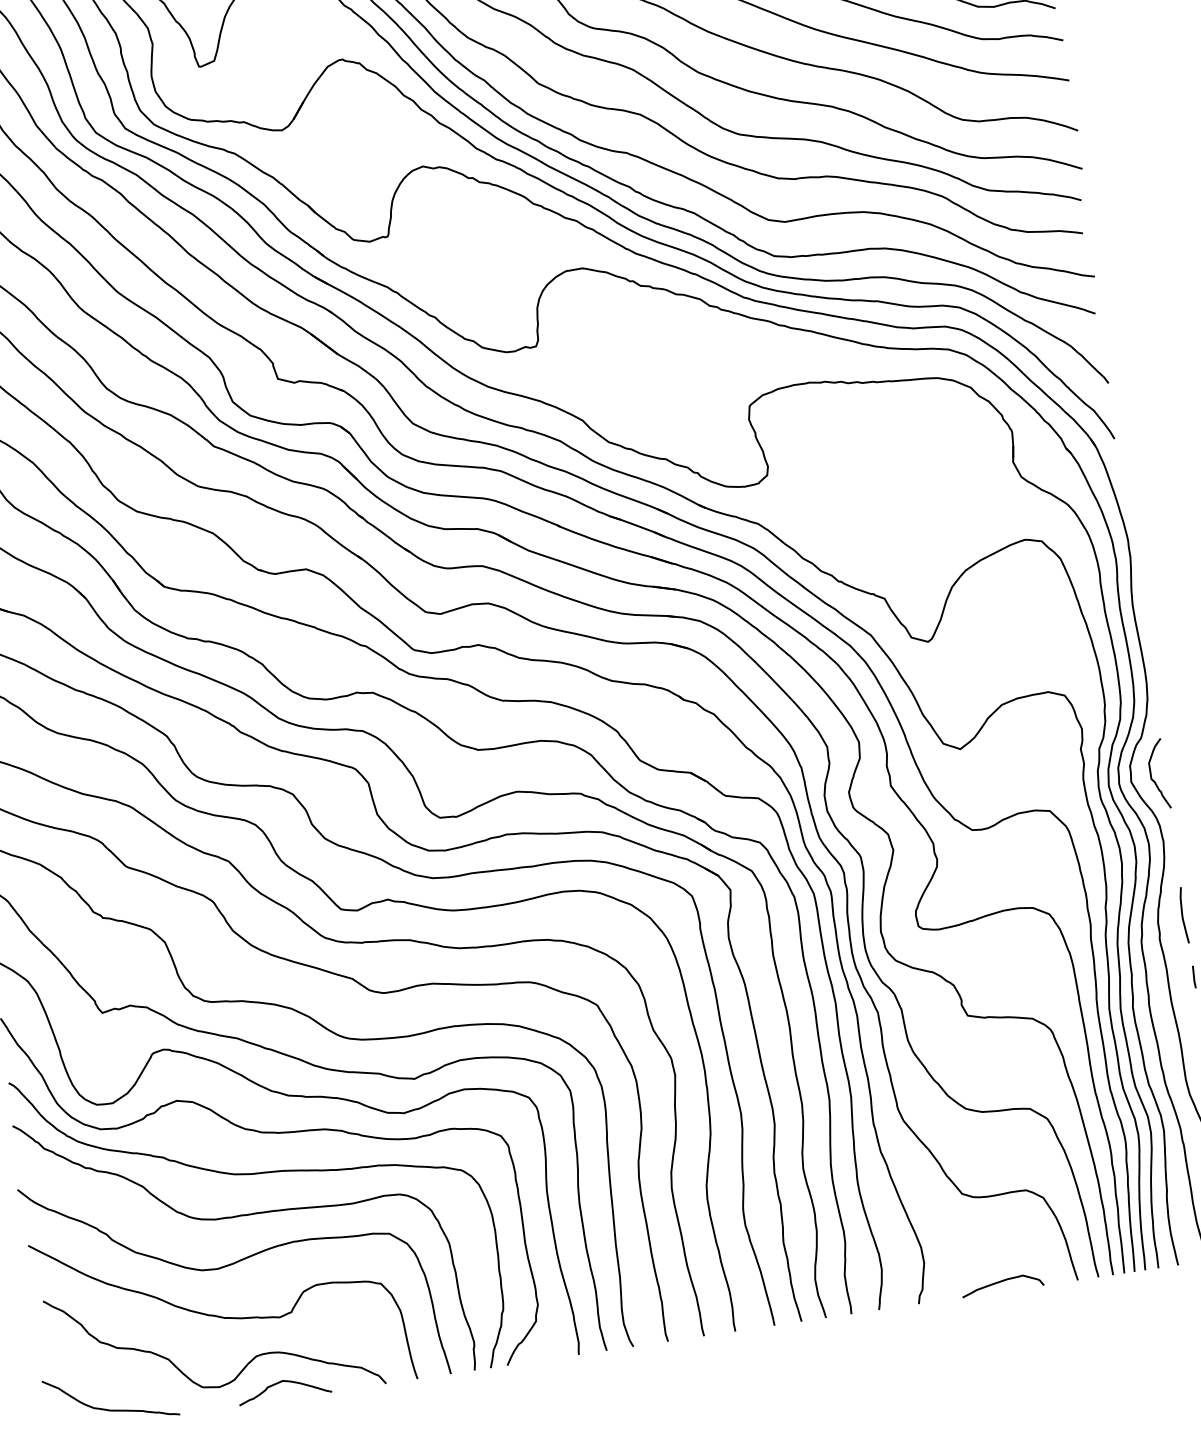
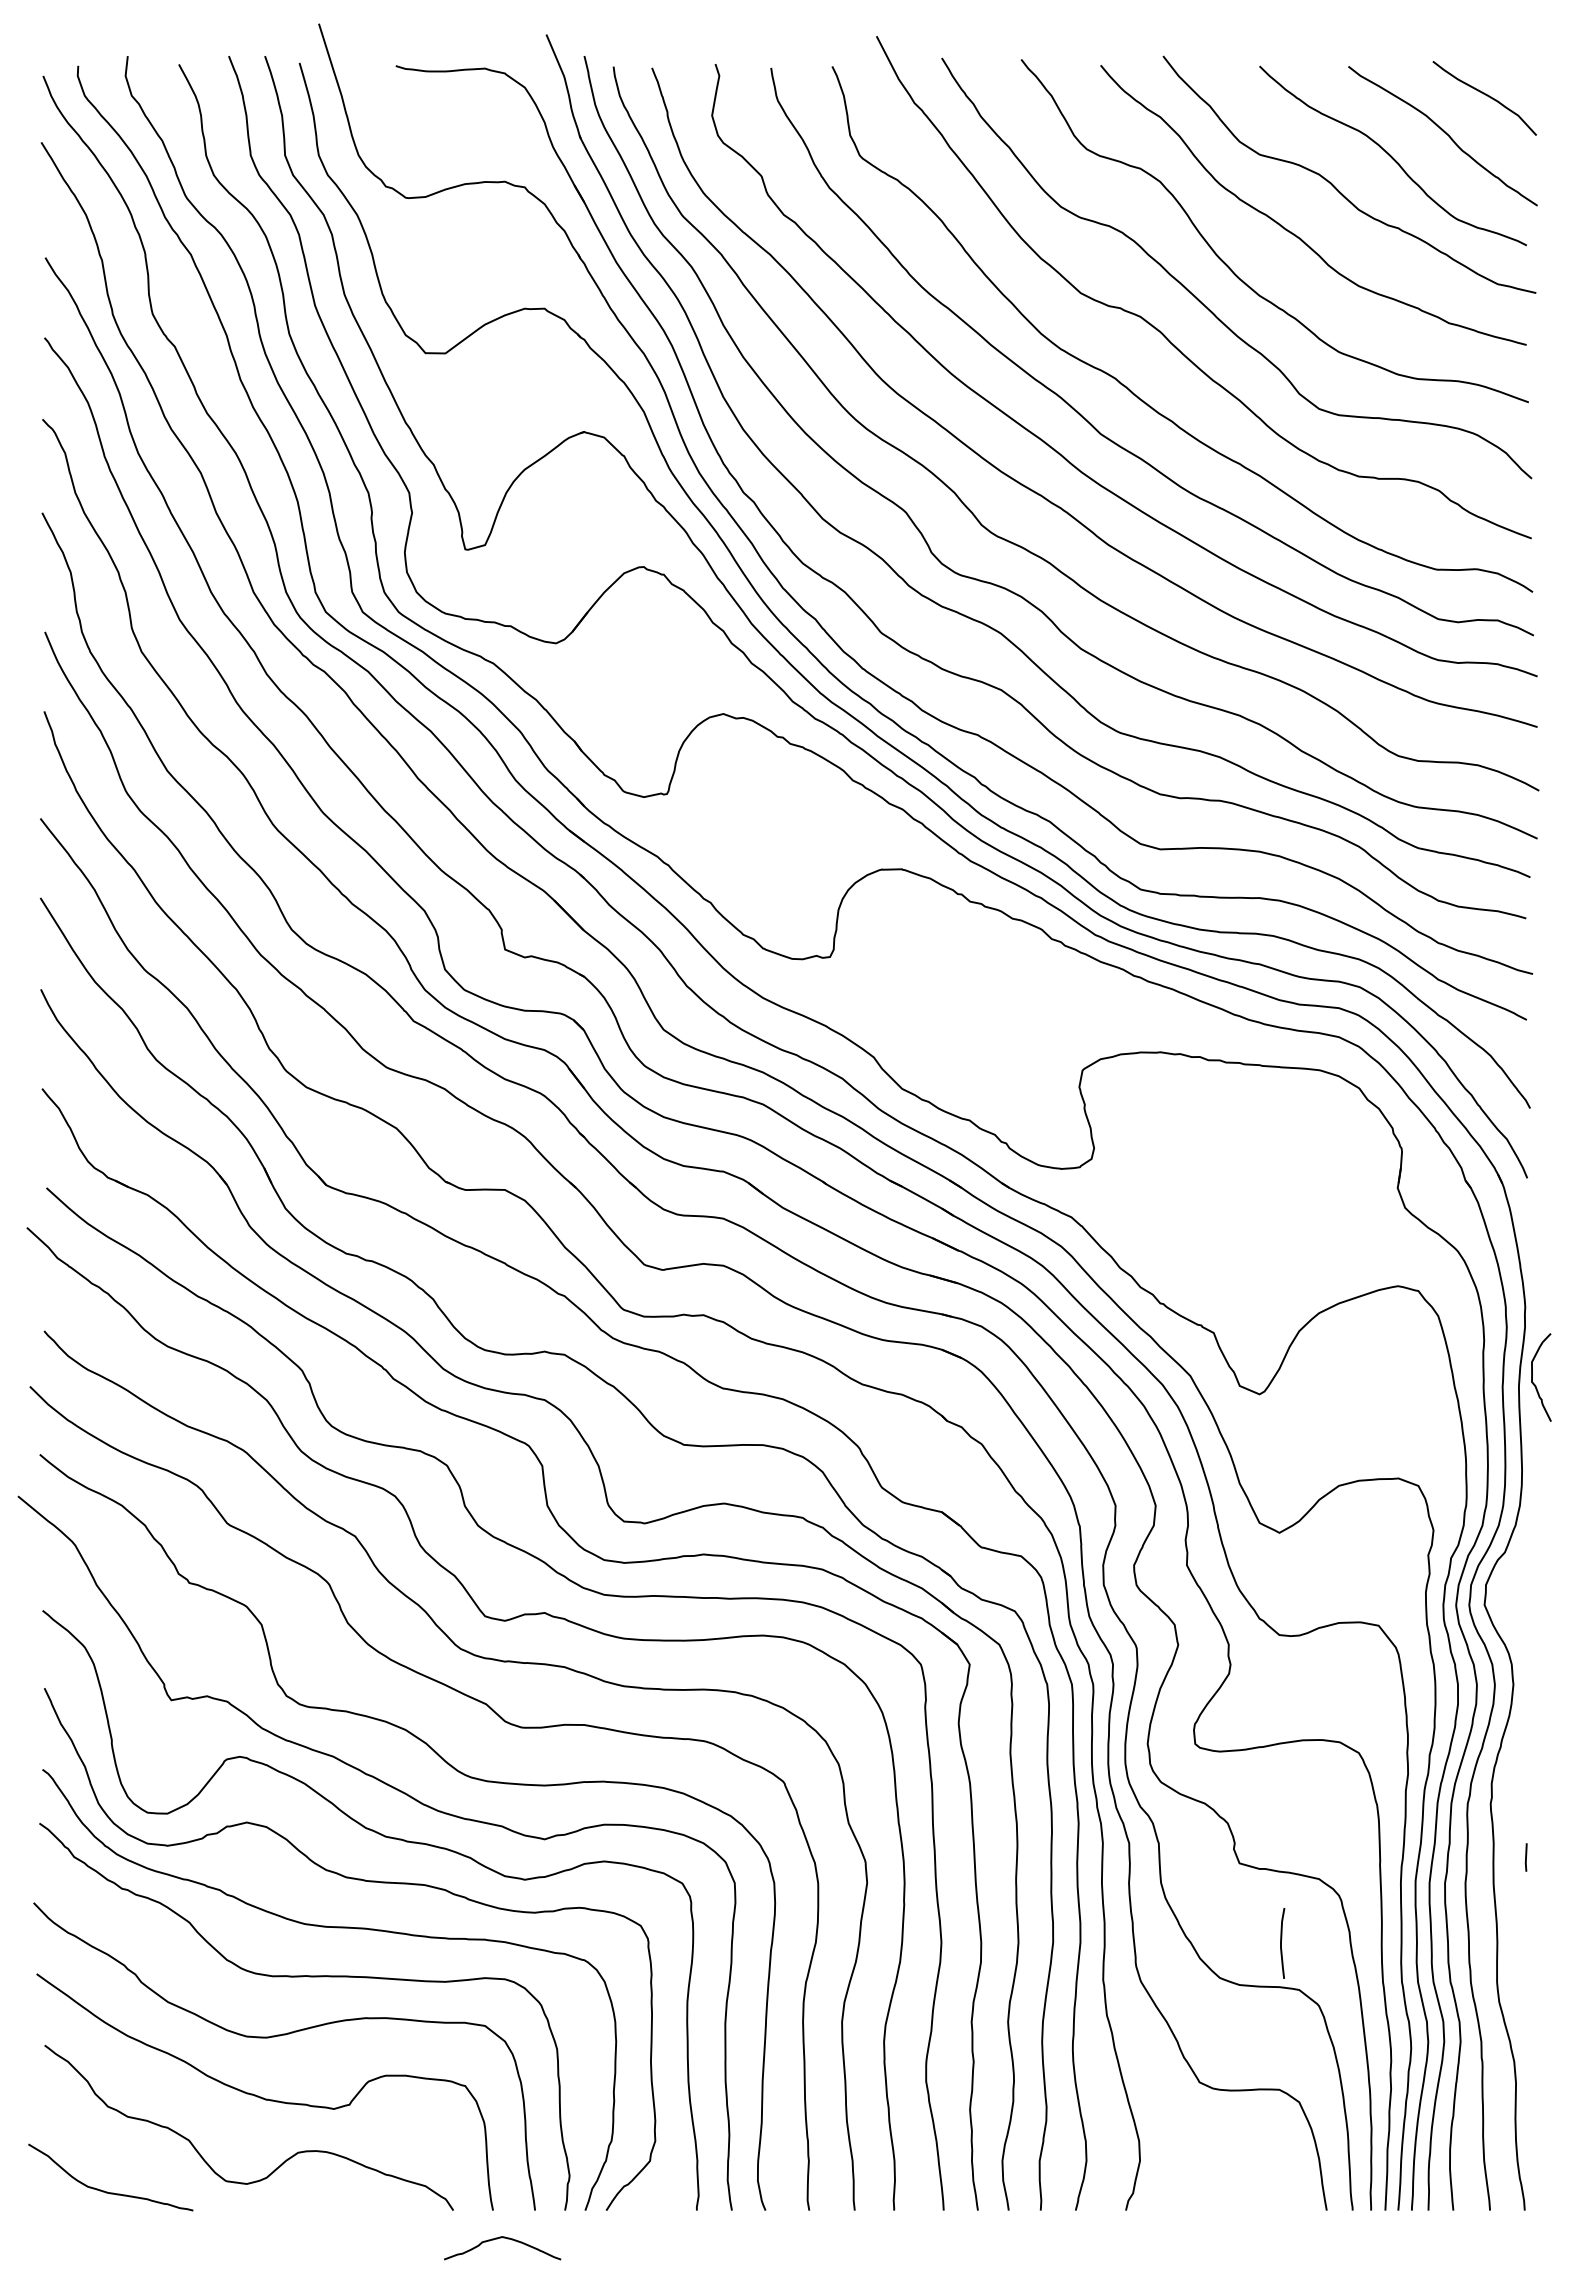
curve: (1151, 775) -> (1532, 1377), moved
curve: (1182, 915) -> (1281, 1943), moved
curve: (1001, 1281) -> (1232, 2198), removed
curve: (282, 1382) -> (501, 2238), moved

